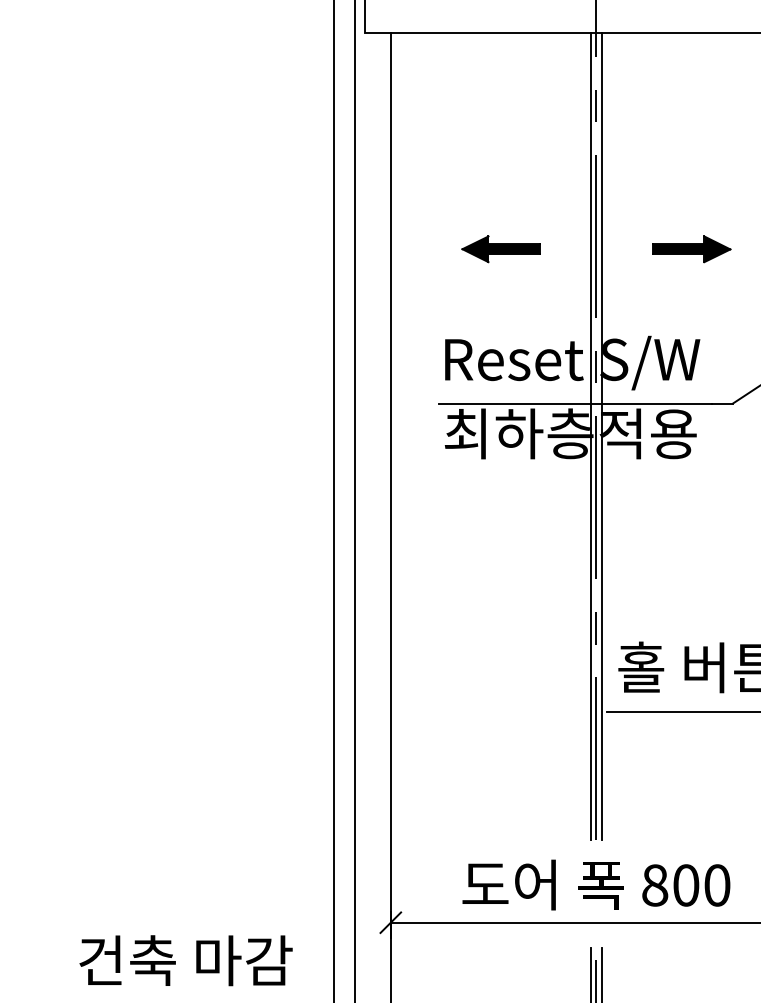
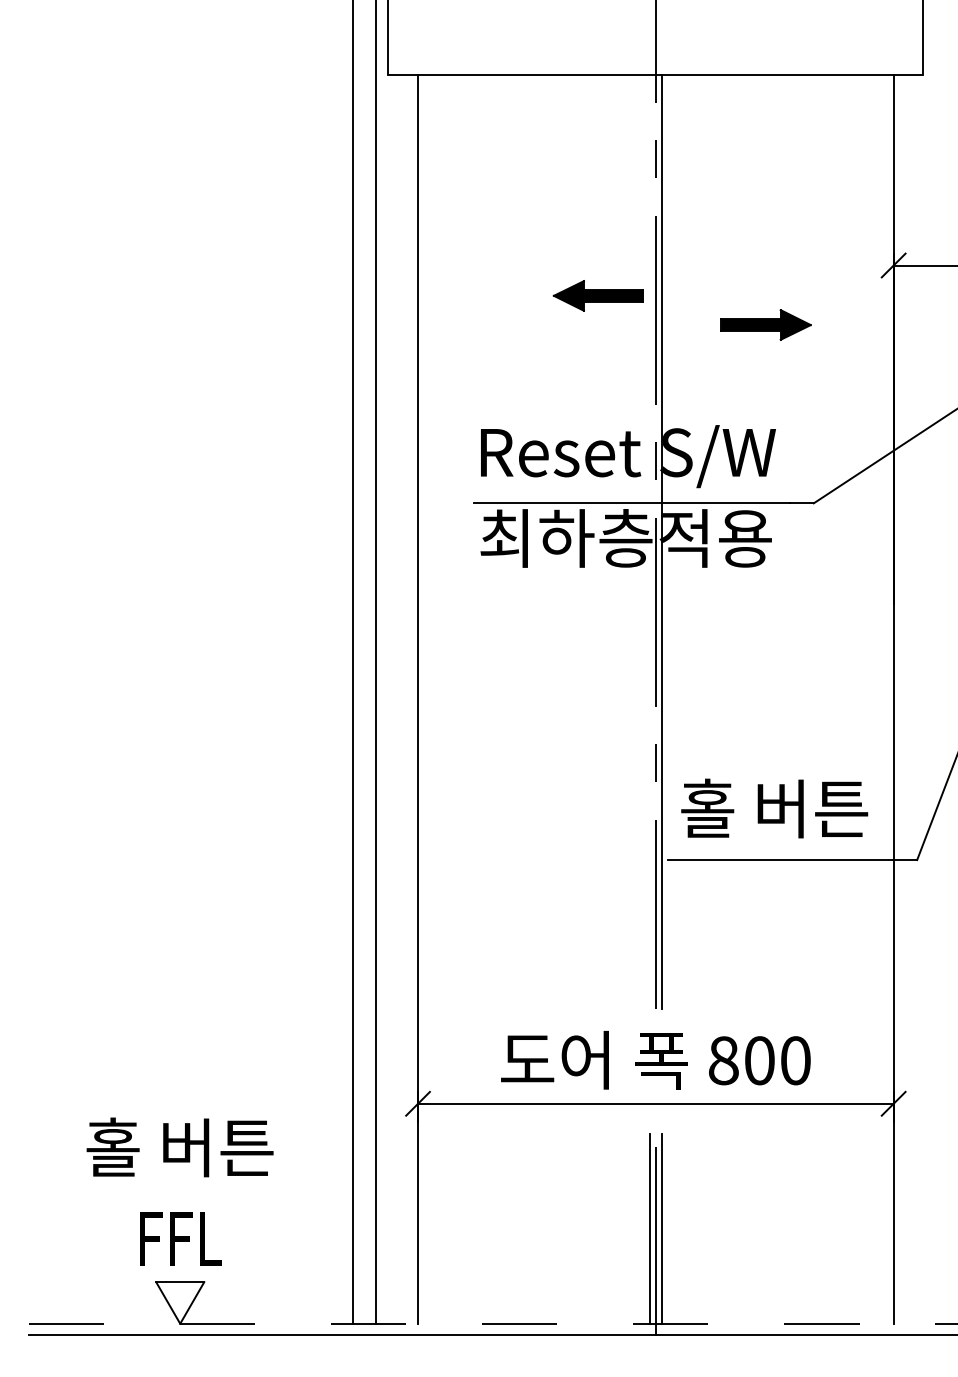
part: (500, 248) -> (597, 295), moved
line: (590, 436) -> (649, 541), removed
text: (186, 960) -> (181, 1147), 건축 마감 -> 홀 버튼

